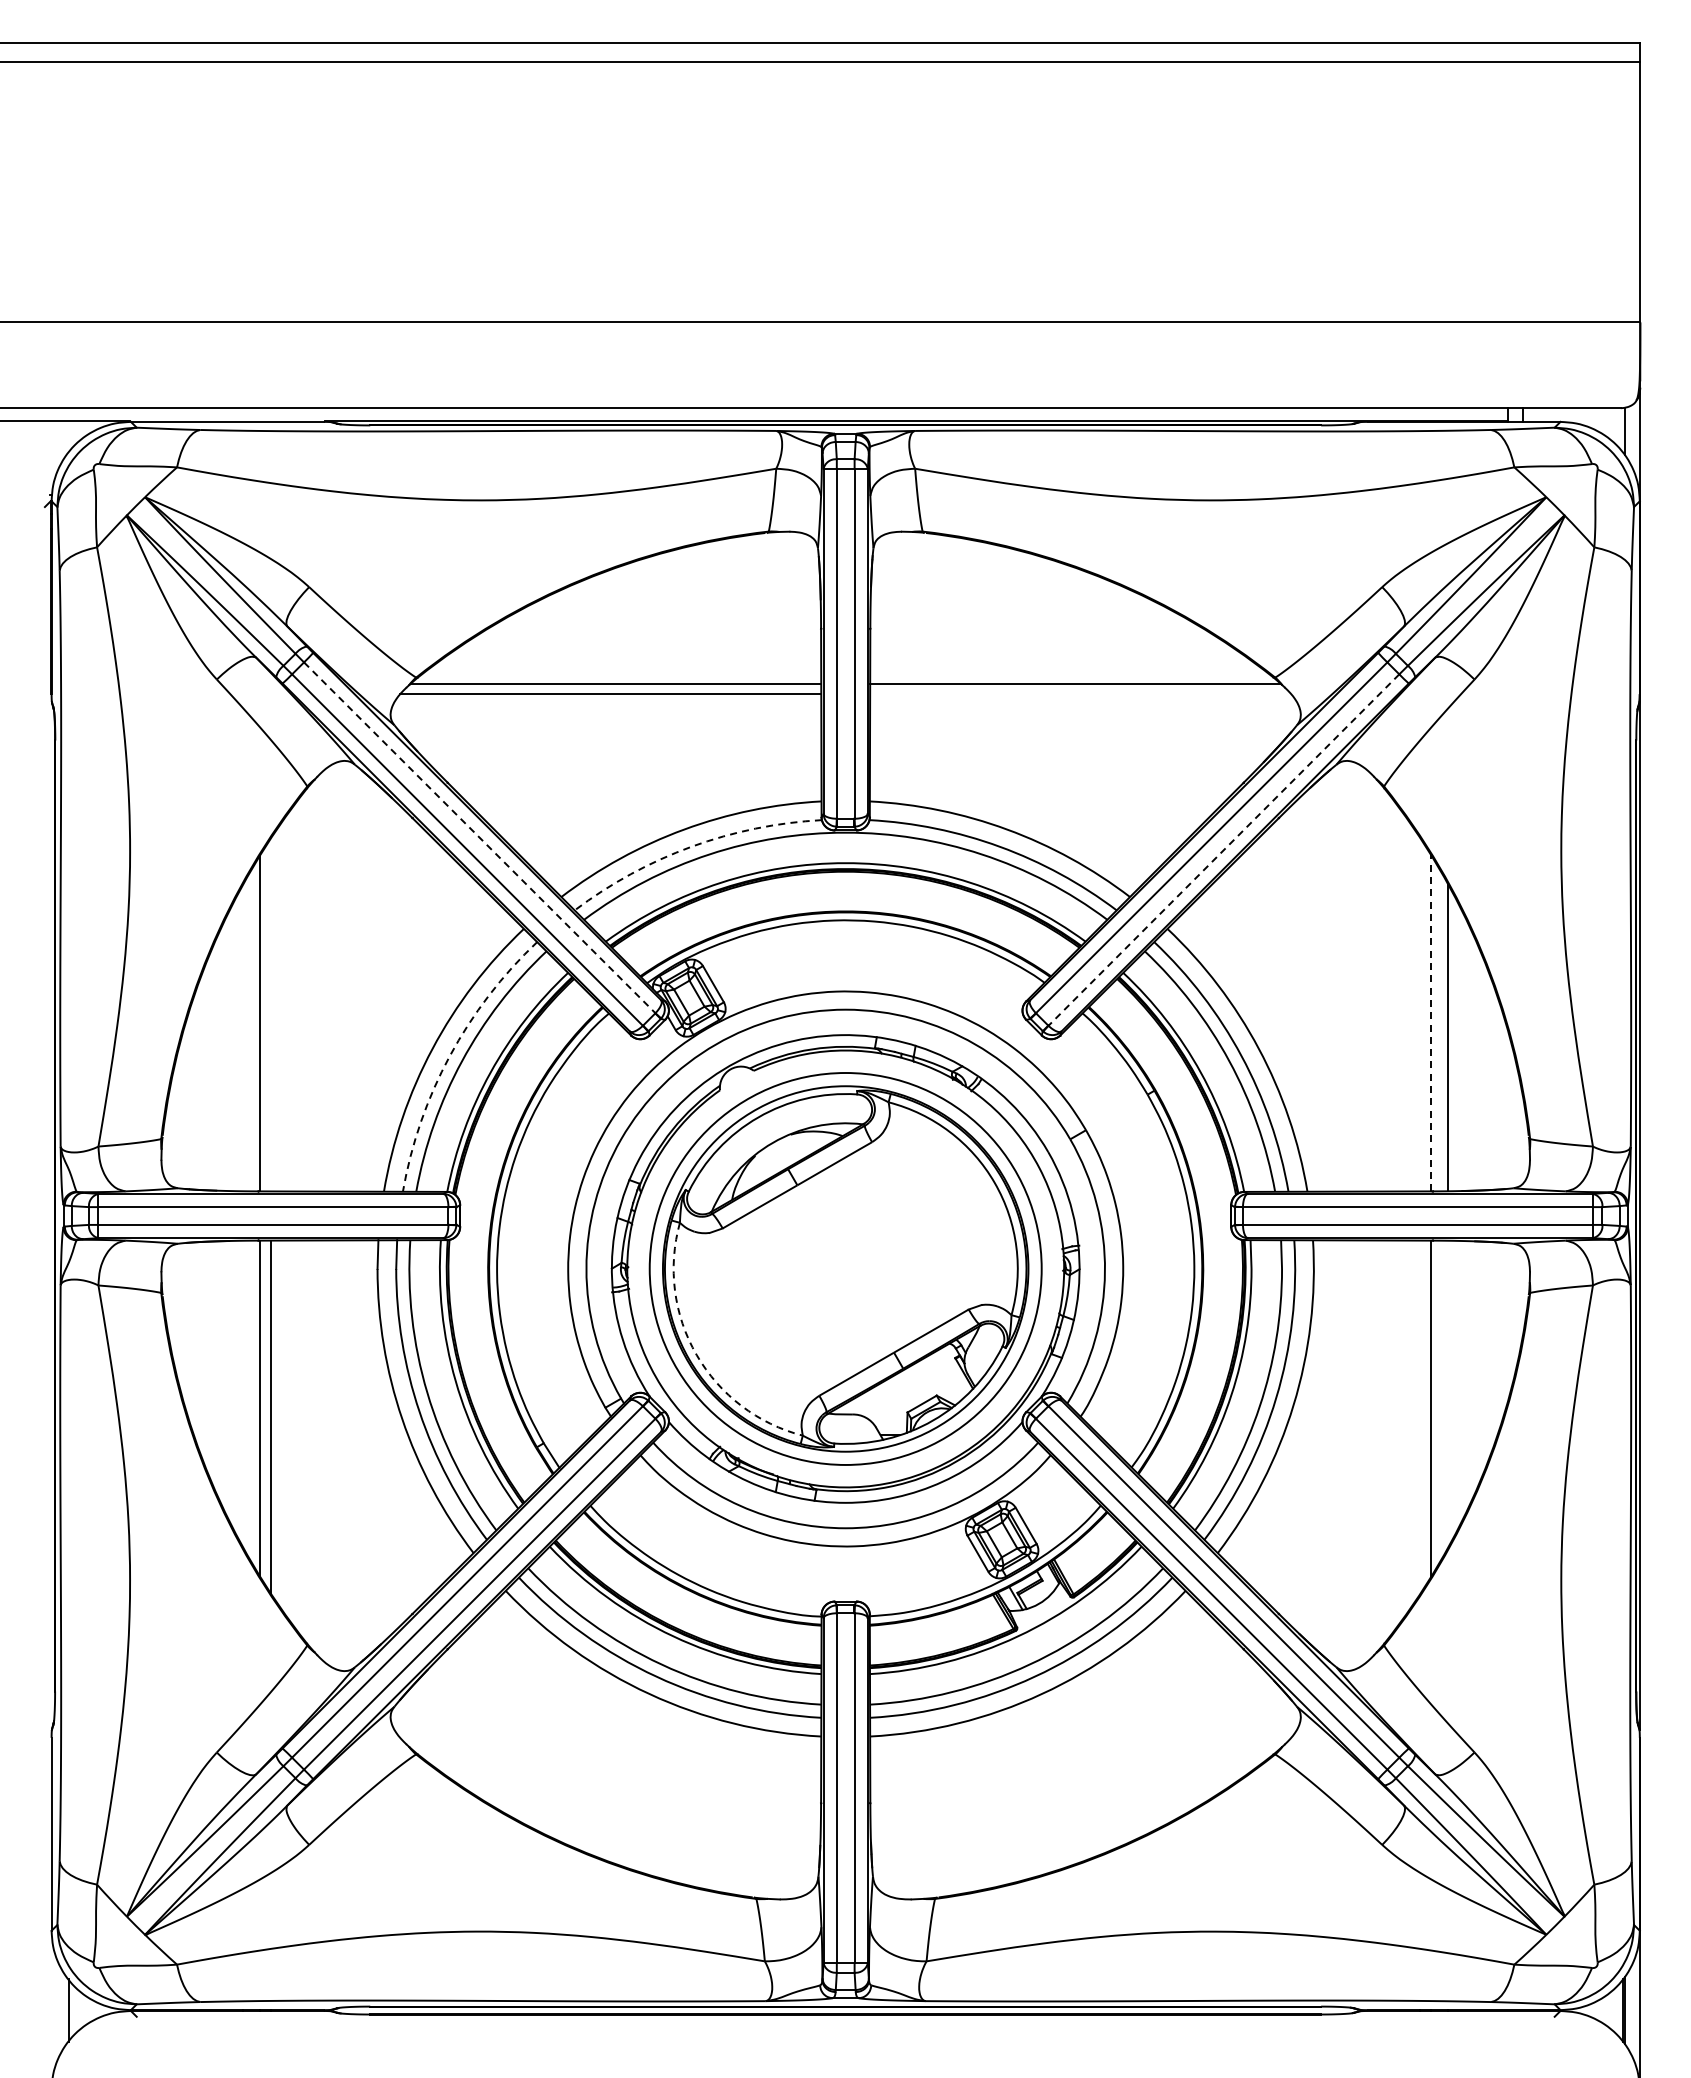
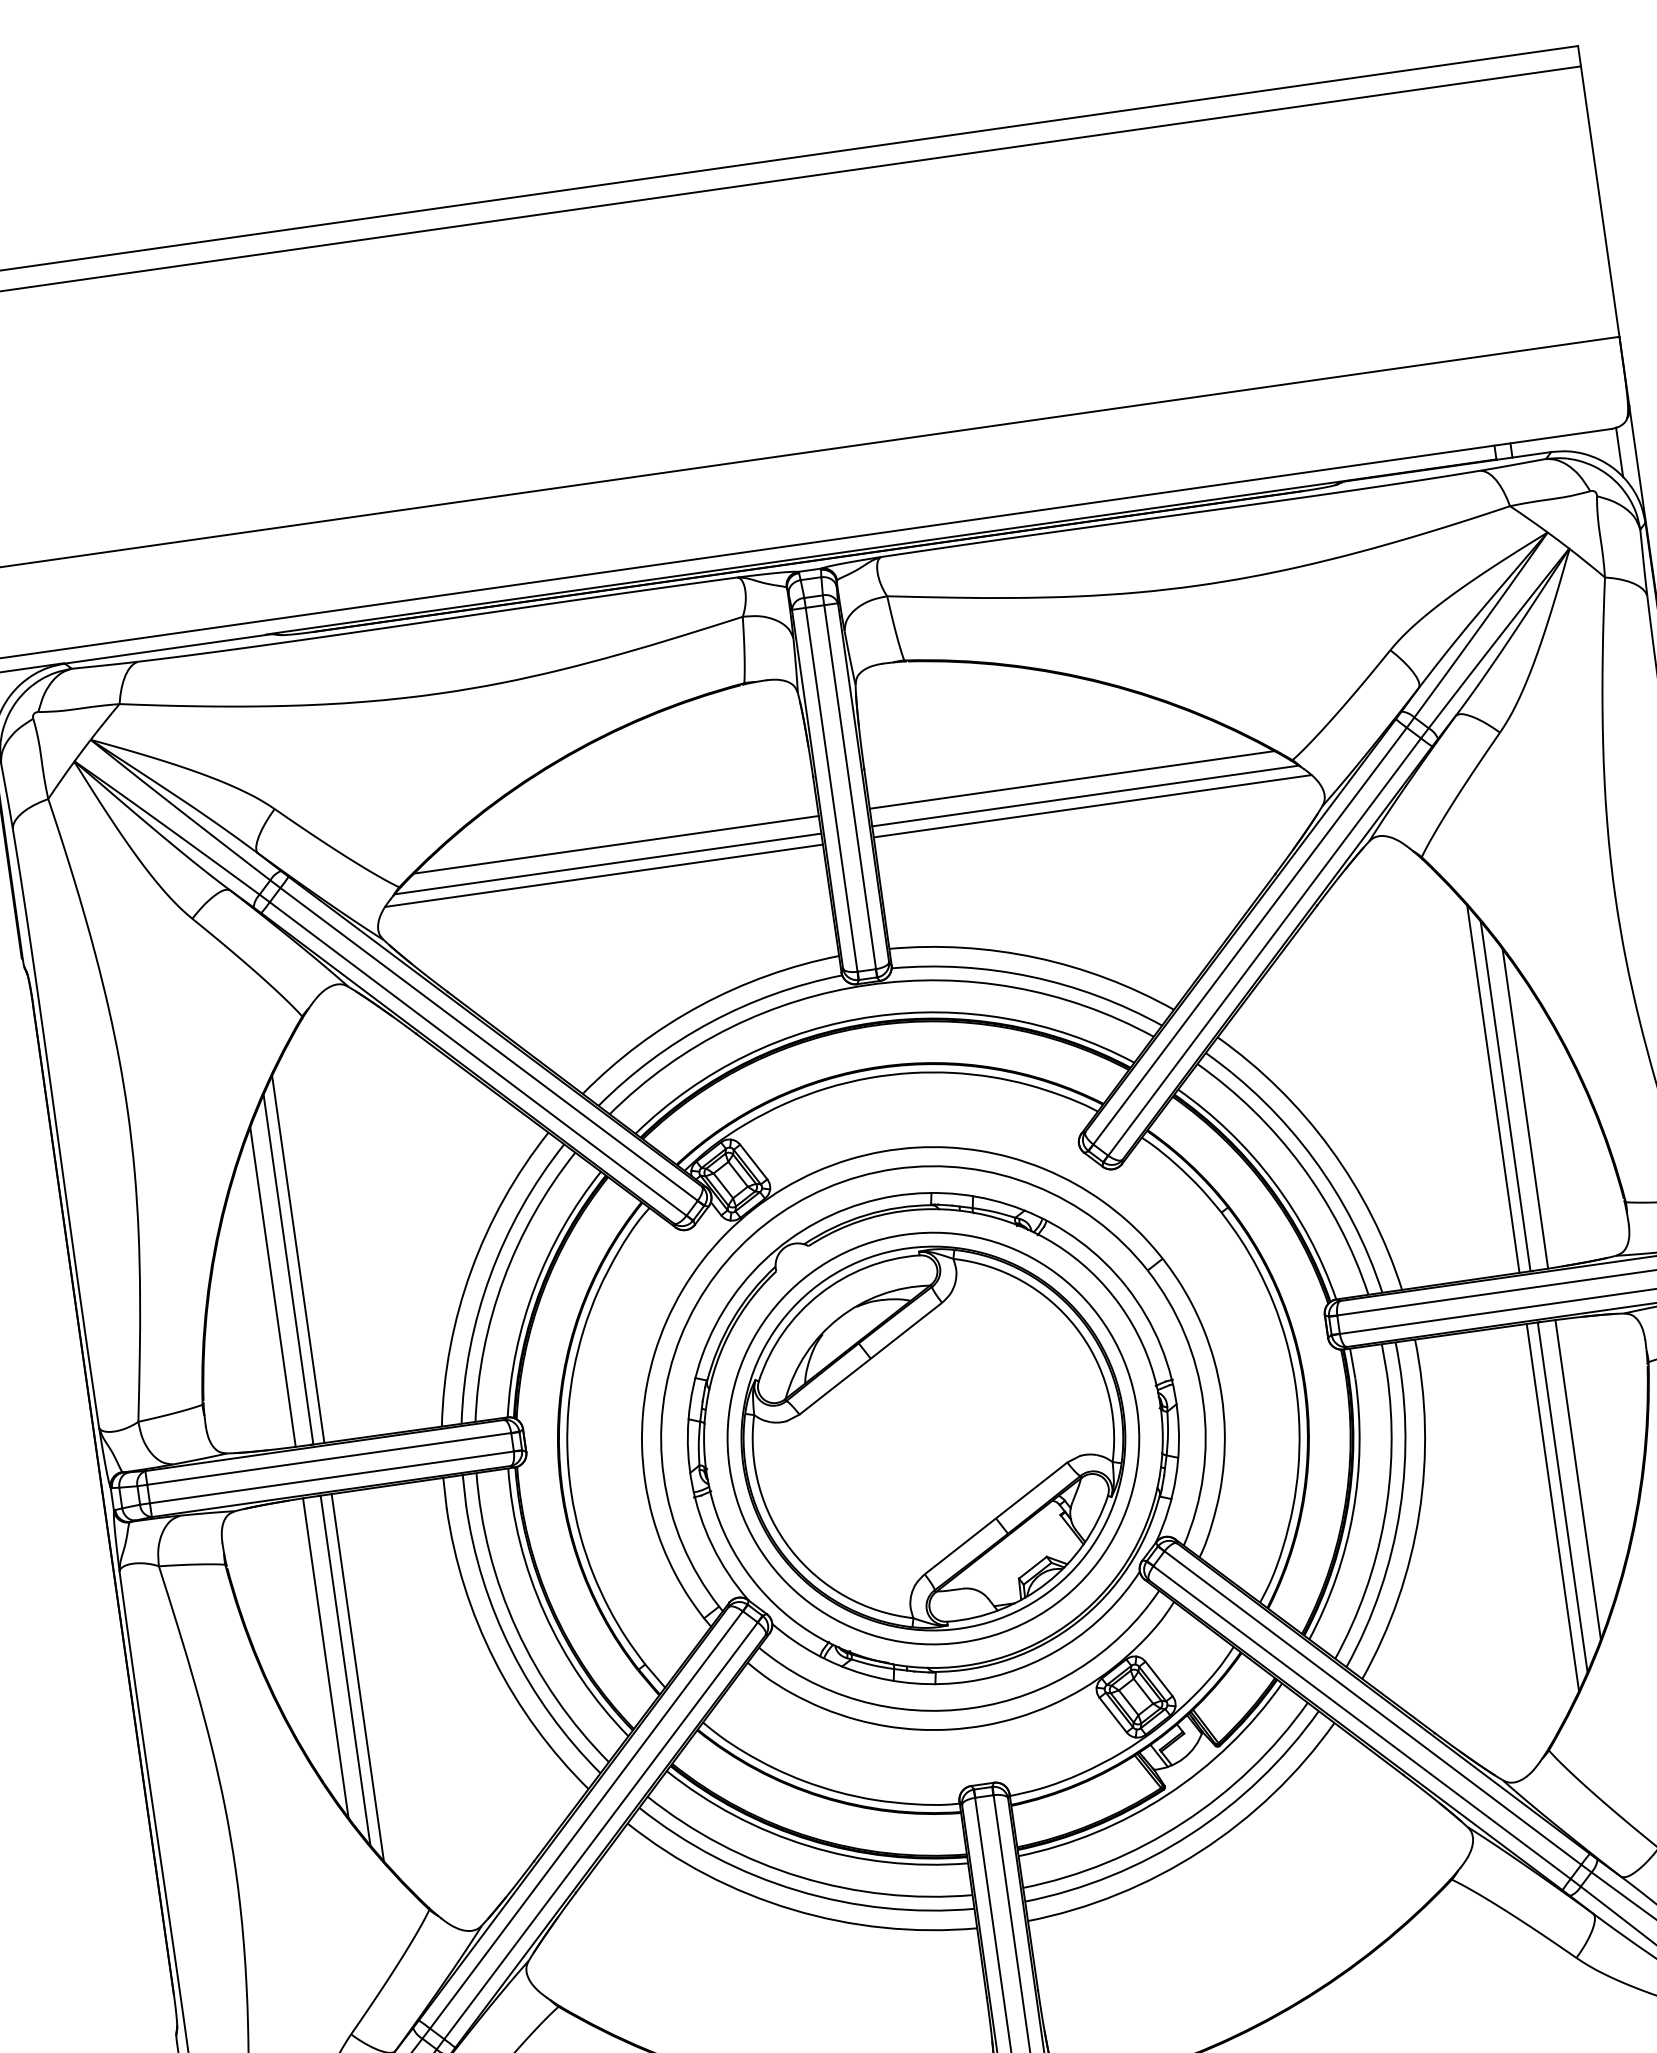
line: (626, 666) -> (616, 844), added
line: (1064, 666) -> (1071, 779), added
line: (1080, 694) -> (1092, 806), added
line: (480, 838) -> (489, 1045), dashed -> solid
arc: (691, 846) -> (710, 1022), dashed -> solid
line: (1223, 850) -> (1264, 947), dashed -> solid
line: (270, 1014) -> (297, 1259), added
line: (1420, 1014) -> (1493, 1088), added
line: (1431, 1022) -> (1506, 1095), dashed -> solid
line: (243, 1037) -> (273, 1287), added
arc: (449, 1056) -> (490, 1276), dashed -> solid
arc: (696, 1355) -> (791, 1550), dashed -> solid
line: (243, 1394) -> (325, 1658), added
line: (1447, 1394) -> (1577, 1480), added
line: (1420, 1416) -> (1552, 1506), added

